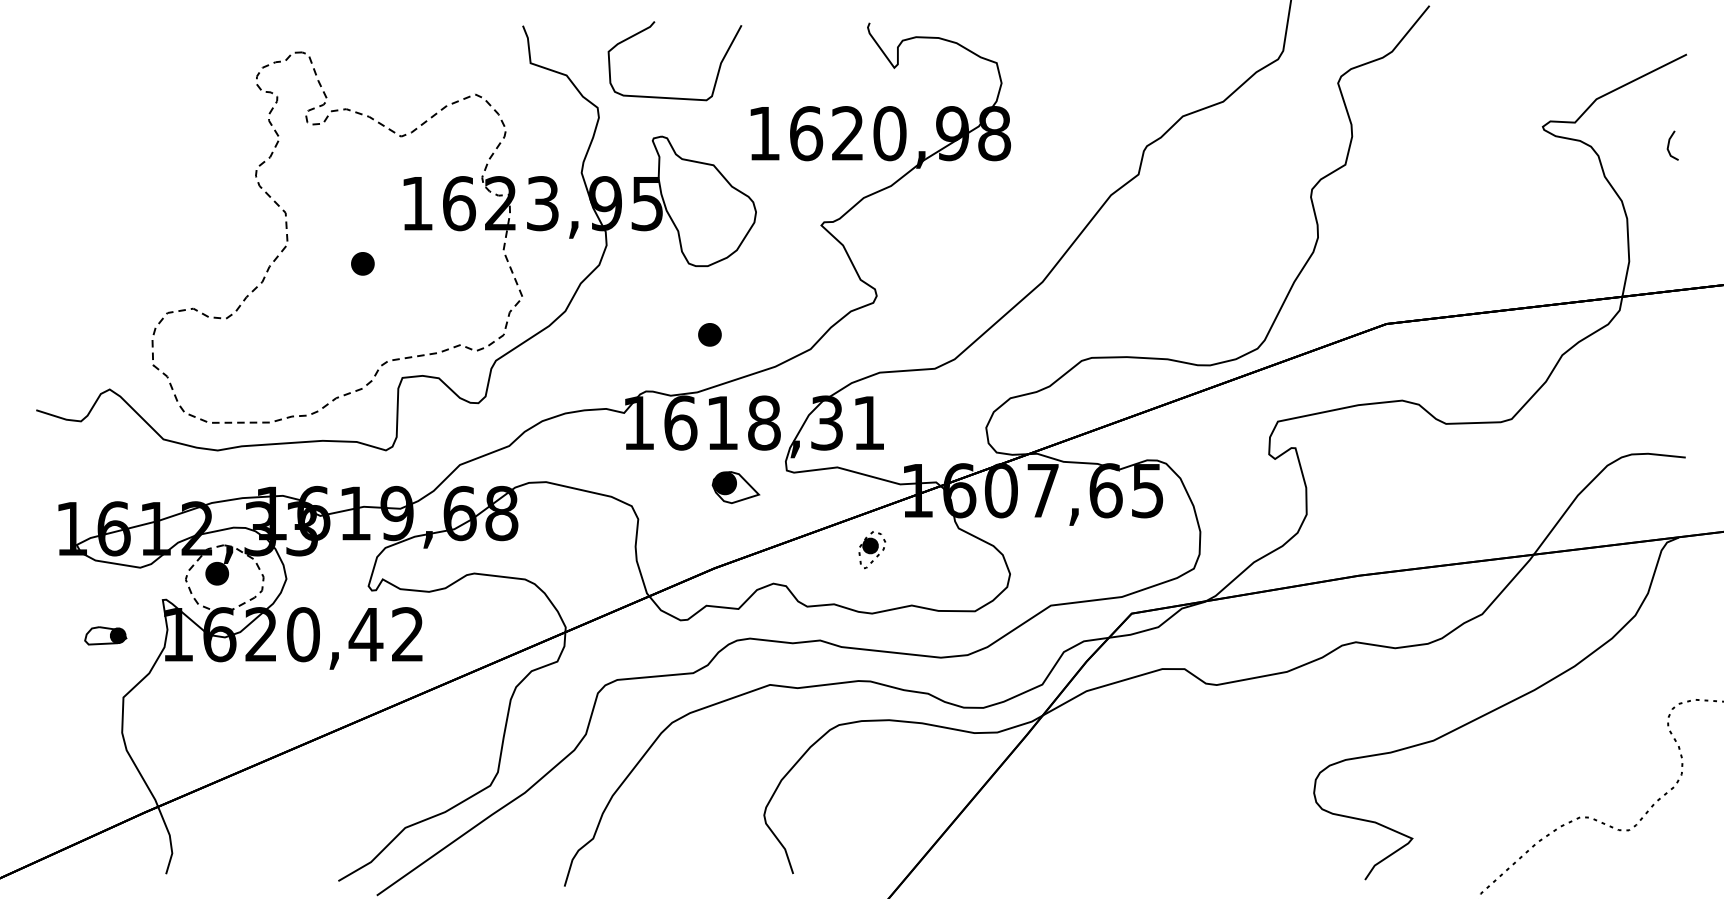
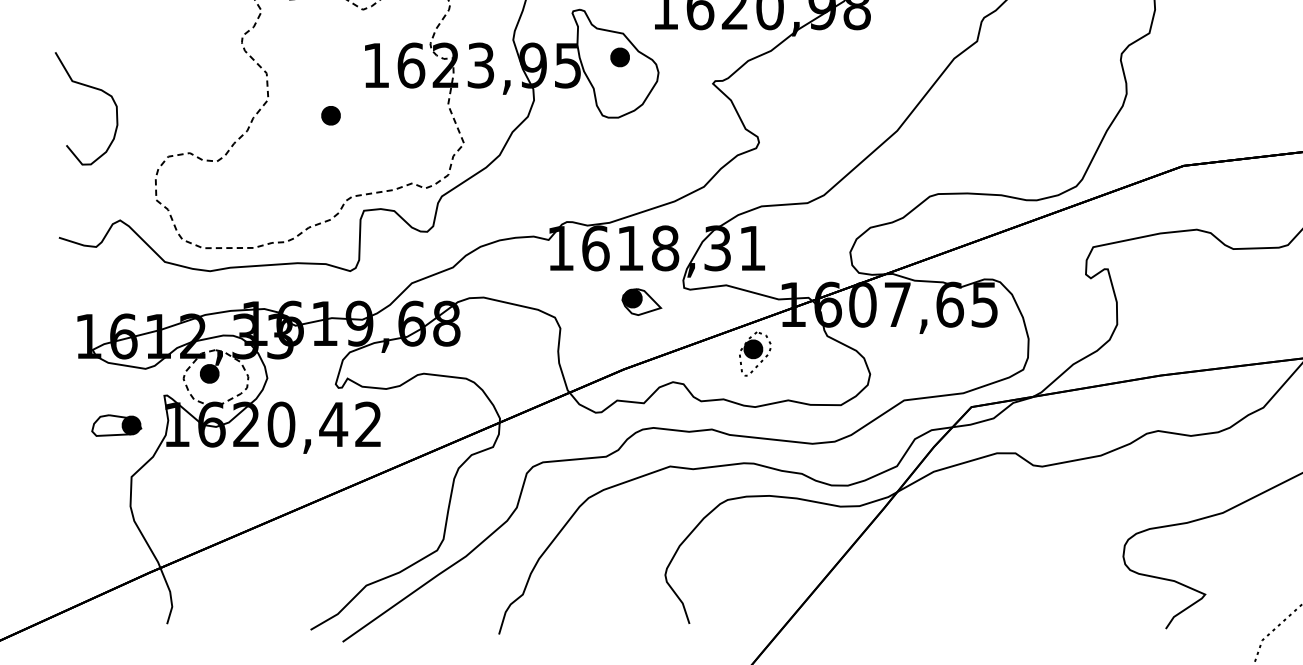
curve: (77, 231) -> (93, 88), added
part: (709, 334) -> (619, 57), moved
part: (871, 549) -> (754, 353), size x1.43
part: (105, 635) -> (116, 425), size x1.43

